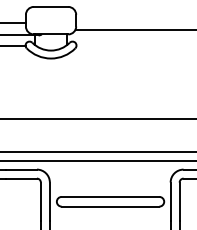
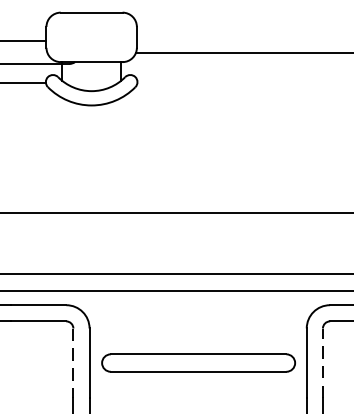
line: (179, 201) -> (322, 362), solid -> dashed
line: (40, 202) -> (72, 364), solid -> dashed

